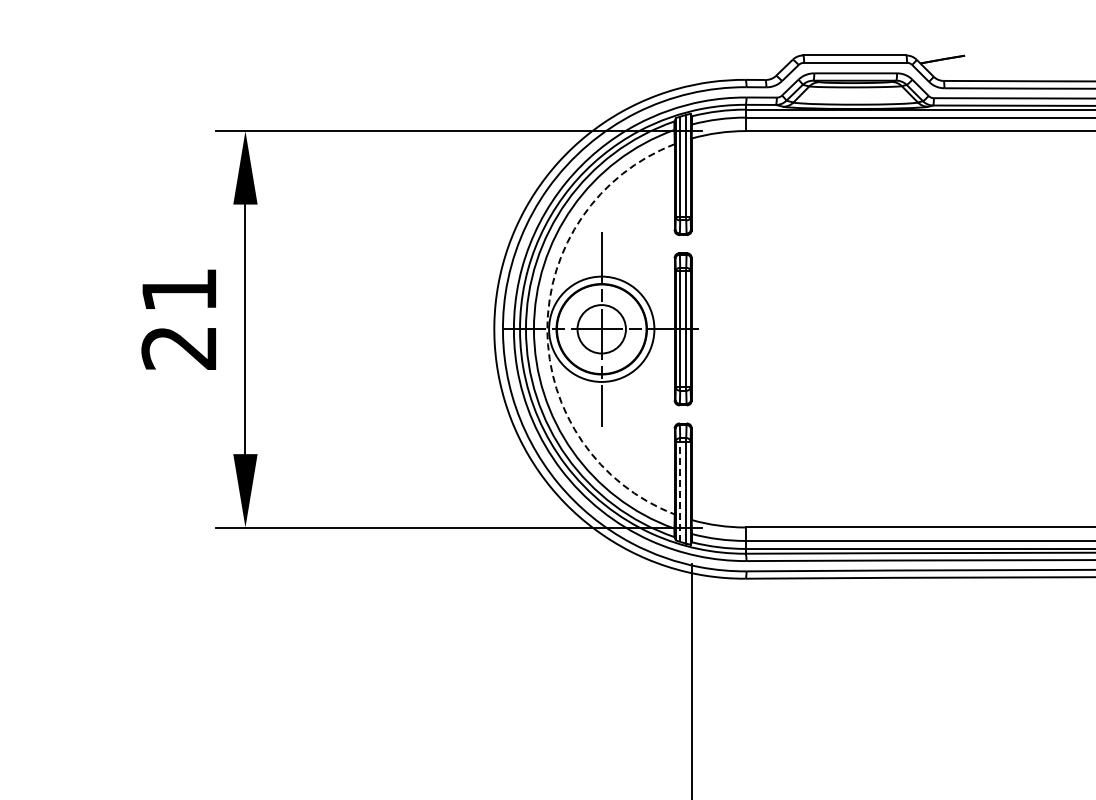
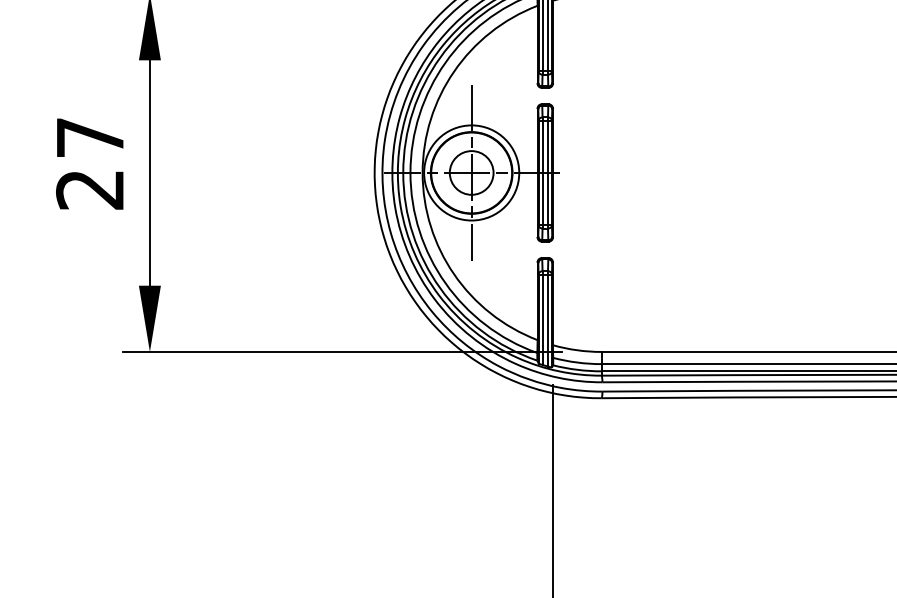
text: (179, 290) -> (90, 137), 21 -> 27
arc: (547, 329) -> (422, 173), dashed -> solid
line: (680, 491) -> (542, 319), dashed -> solid

